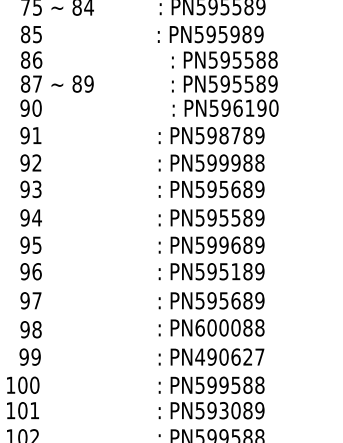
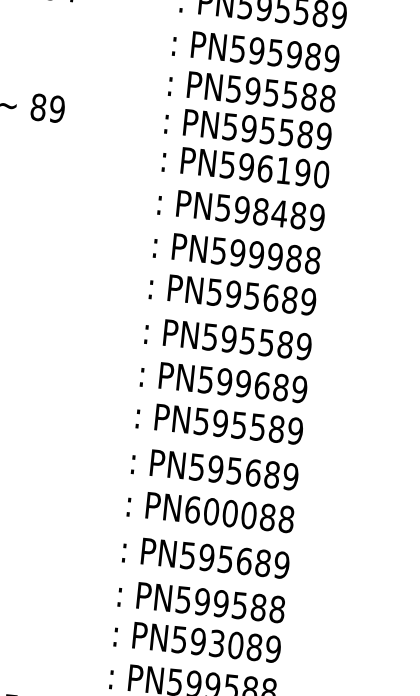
text: (225, 83) -> (249, 127), moved
text: (235, 135) -> (278, 213), PN598789 -> PN598489
text: (235, 271) -> (257, 426), PN595189 -> PN595589
text: (229, 356) -> (234, 559), PN490627 -> PN595689

